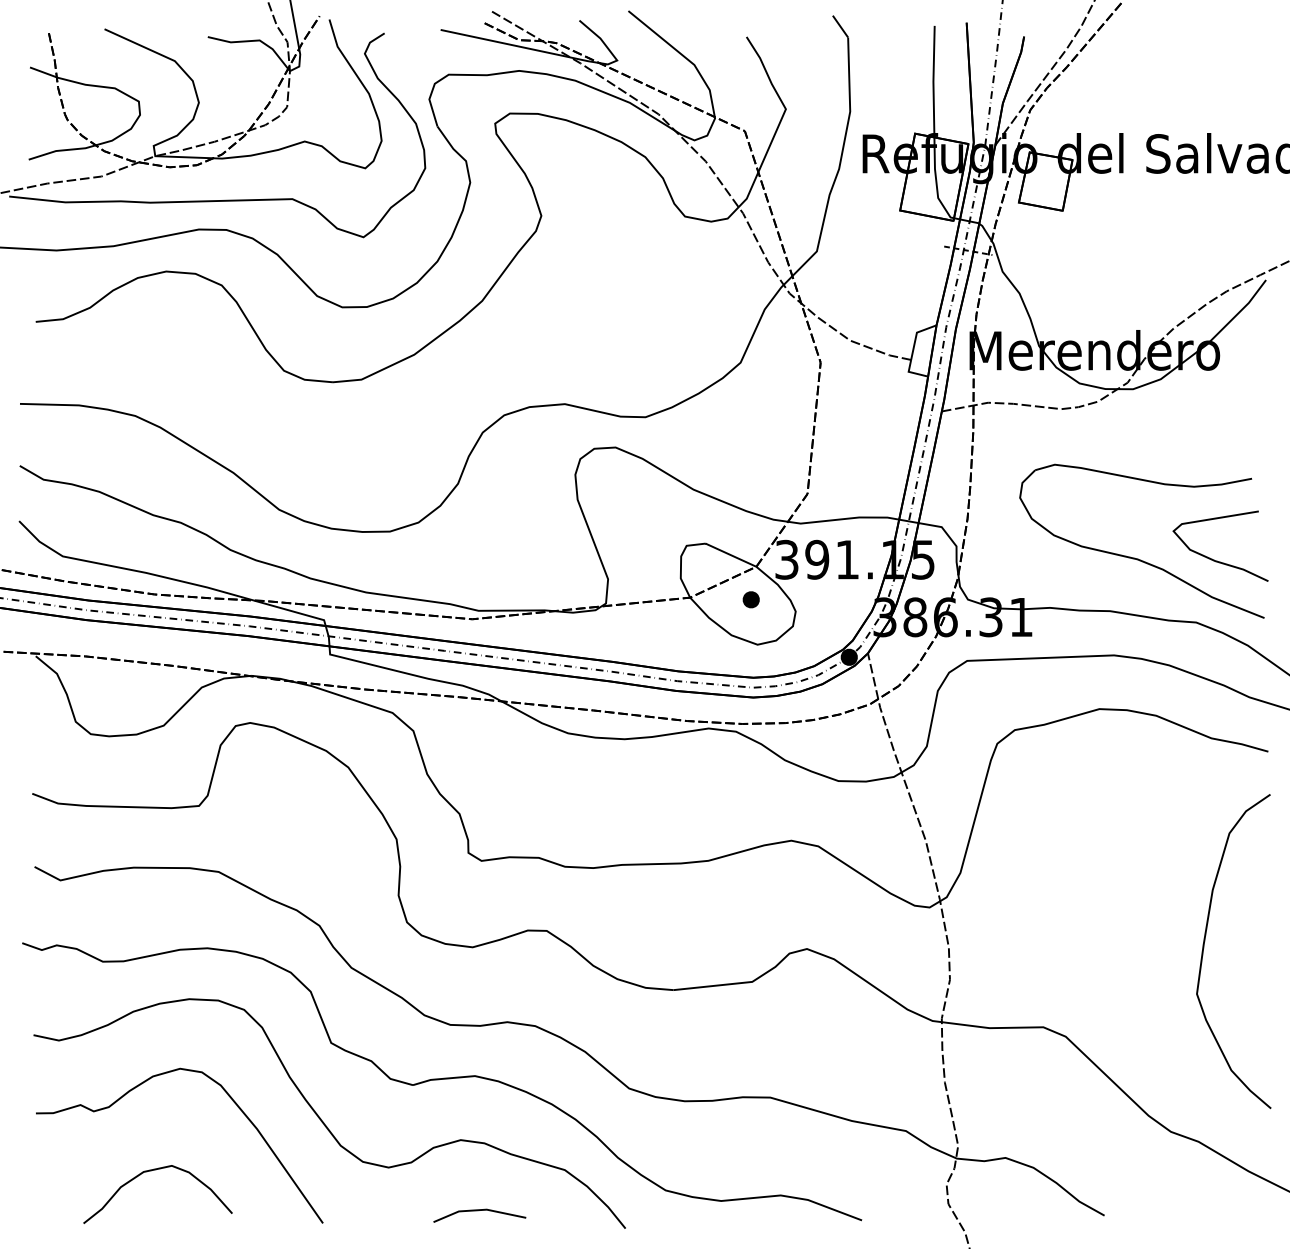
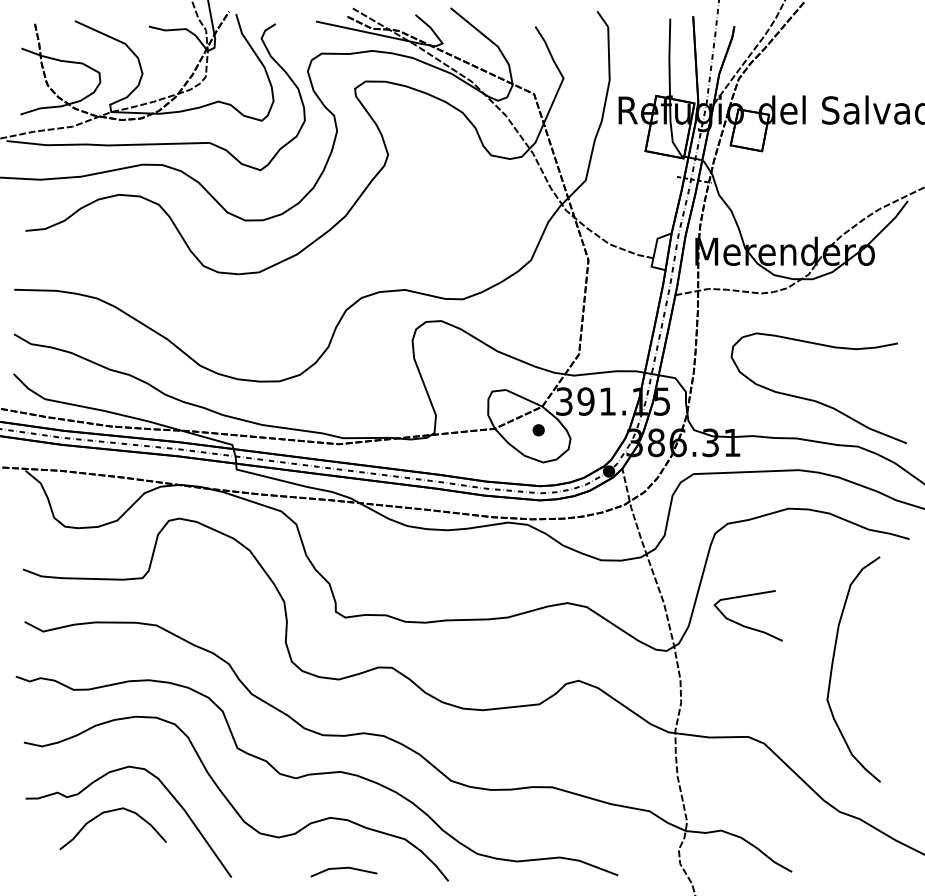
curve: (1216, 559) -> (745, 625), moved
curve: (1205, 944) -> (833, 664), moved
curve: (152, 1171) -> (109, 812), moved

